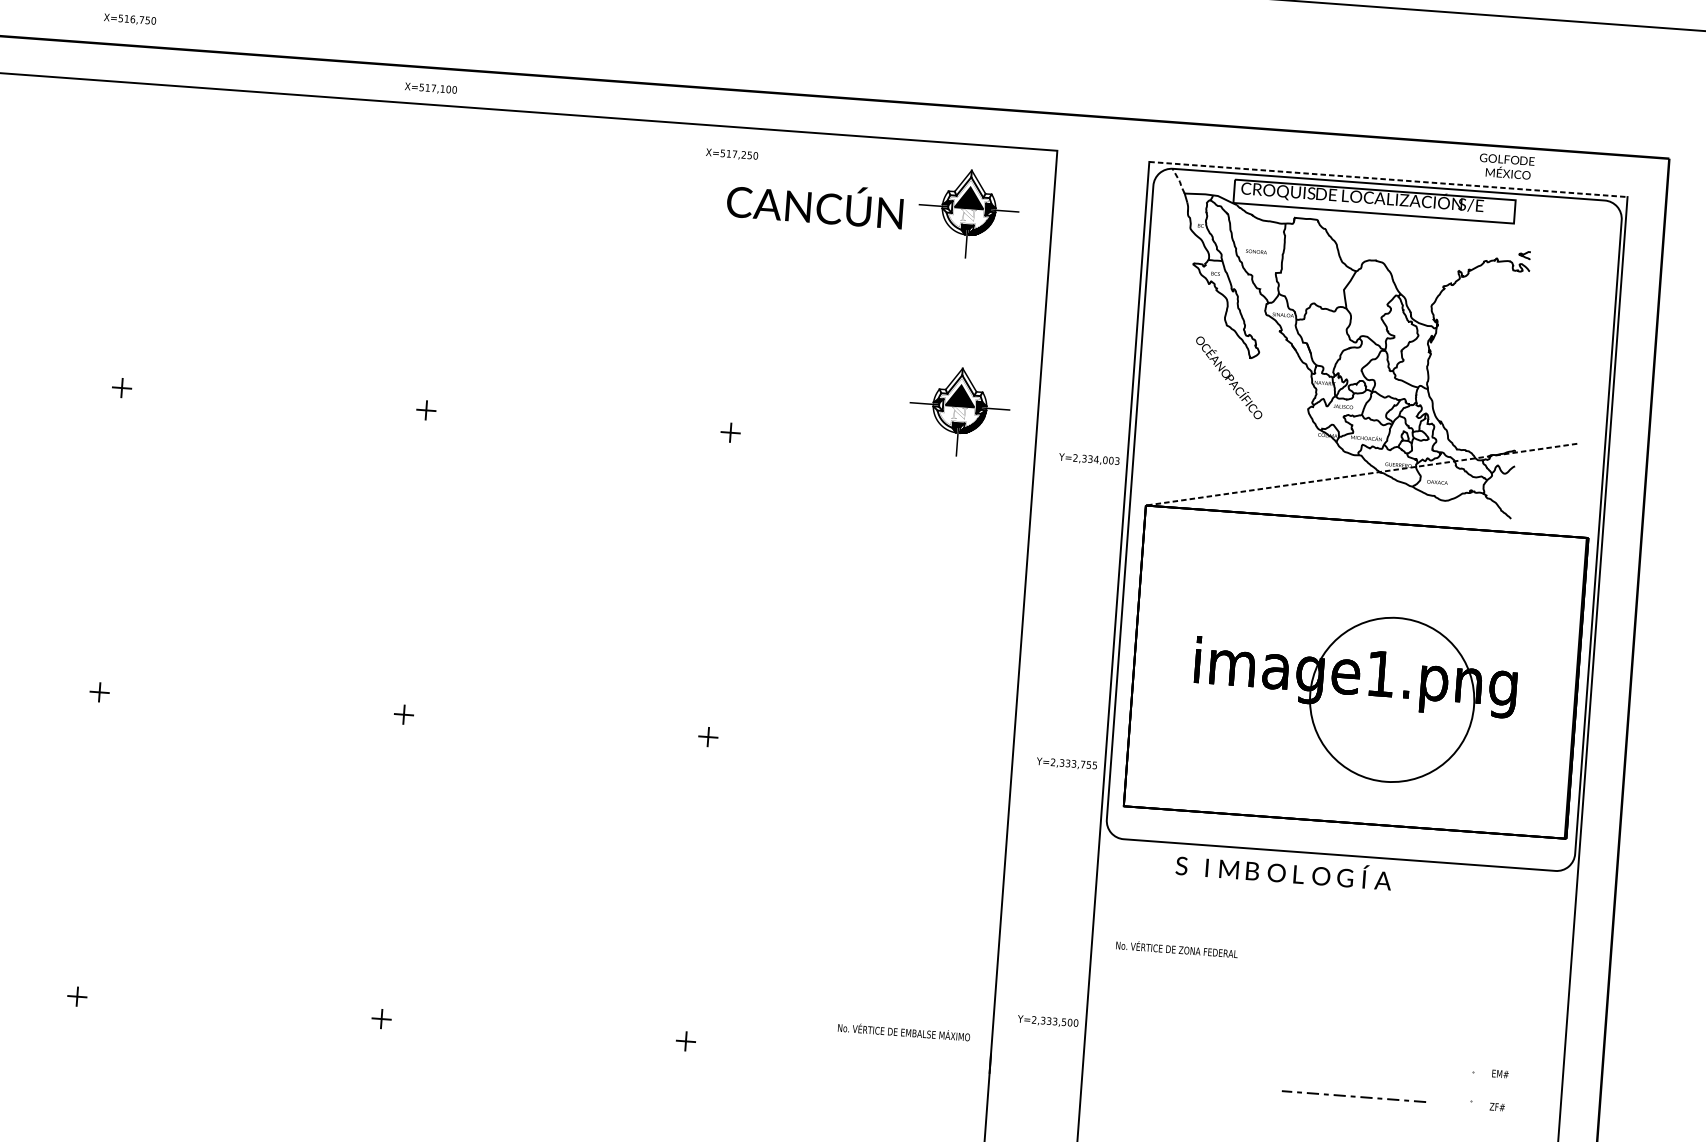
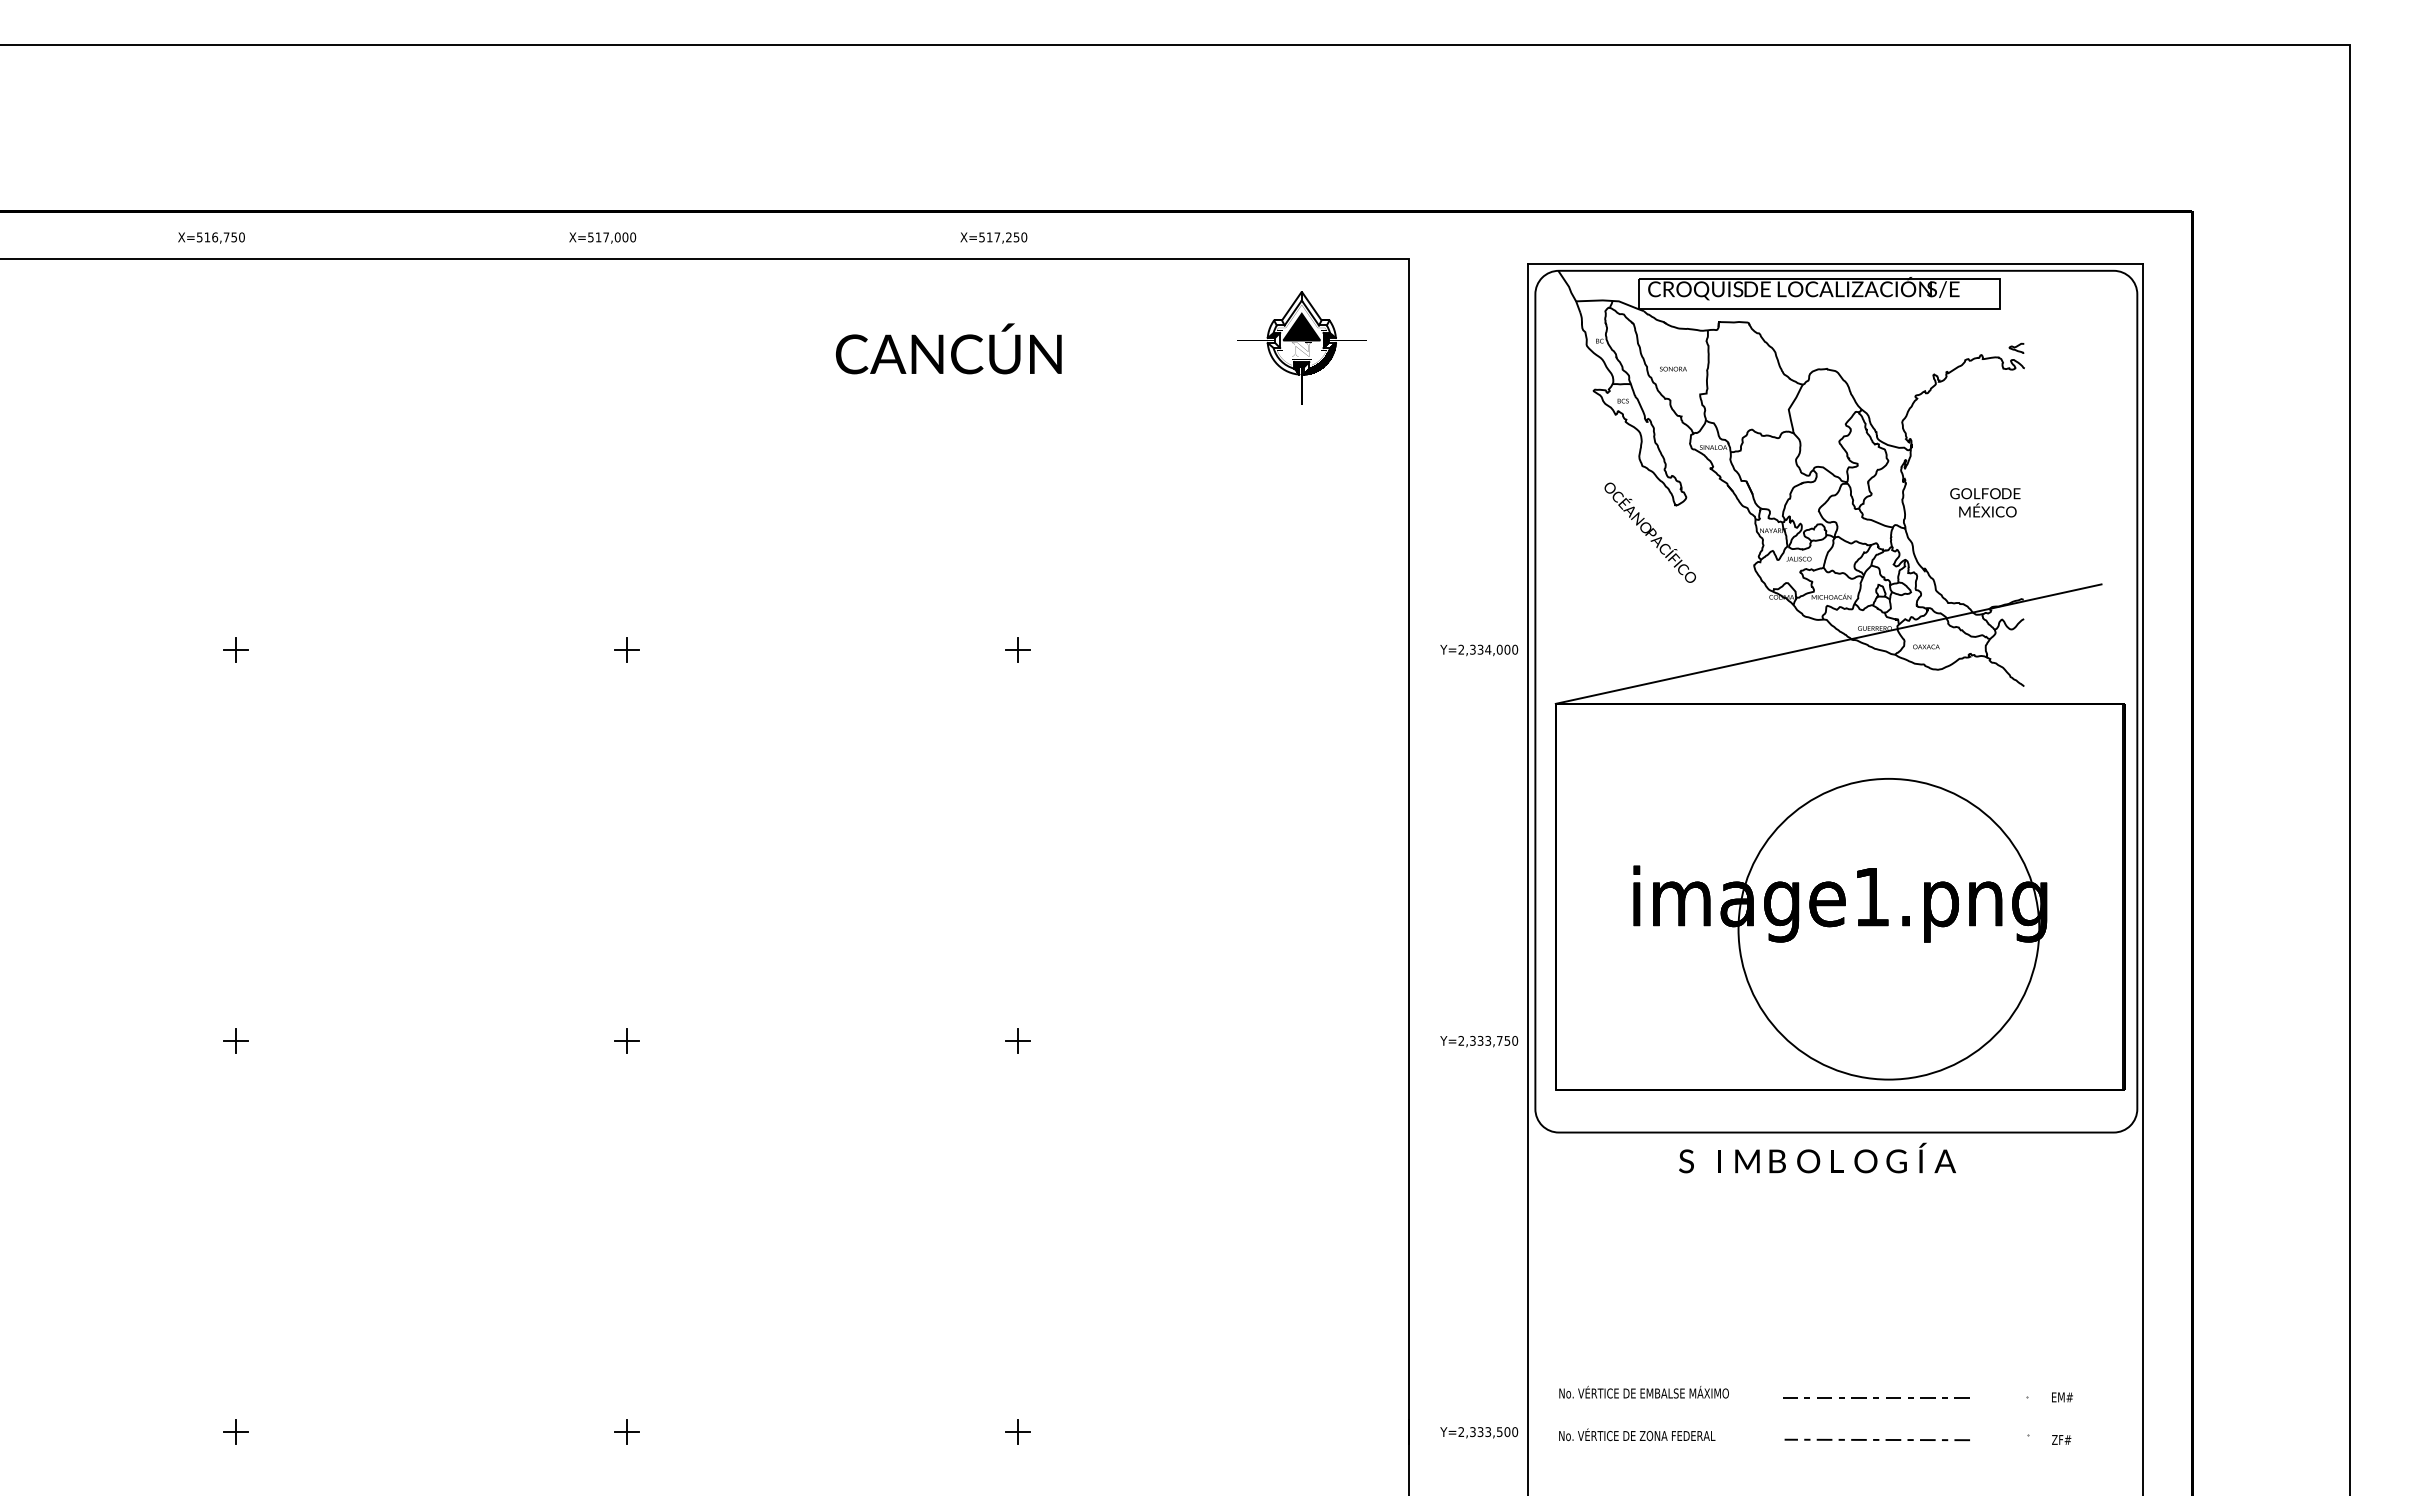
text: (130, 19) -> (211, 237), moved
text: (442, 89) -> (617, 237), X=517,100 -> X=517,000
text: (731, 154) -> (993, 237), moved
text: (1506, 166) -> (1985, 502), moved
line: (1388, 179) -> (1835, 264), dashed -> solid
line: (1179, 181) -> (1568, 286), dashed -> solid
text: (815, 203) -> (948, 348), moved
part: (959, 411) -> (1308, 601), removed
text: (1117, 460) -> (1515, 649), Y=2,334,003 -> Y=2,334,000
line: (1361, 474) -> (1828, 644), dashed -> solid
circle: (1391, 699) -> (1888, 928), size x1.43
text: (1095, 765) -> (1515, 1040), Y=2,333,755 -> Y=2,333,750
text: (1283, 870) -> (1817, 1157), moved
text: (1177, 948) -> (1637, 1434), moved
text: (1048, 1021) -> (1479, 1432), moved
text: (903, 1031) -> (1643, 1391), moved
line: (1355, 1063) -> (1876, 1397), added

